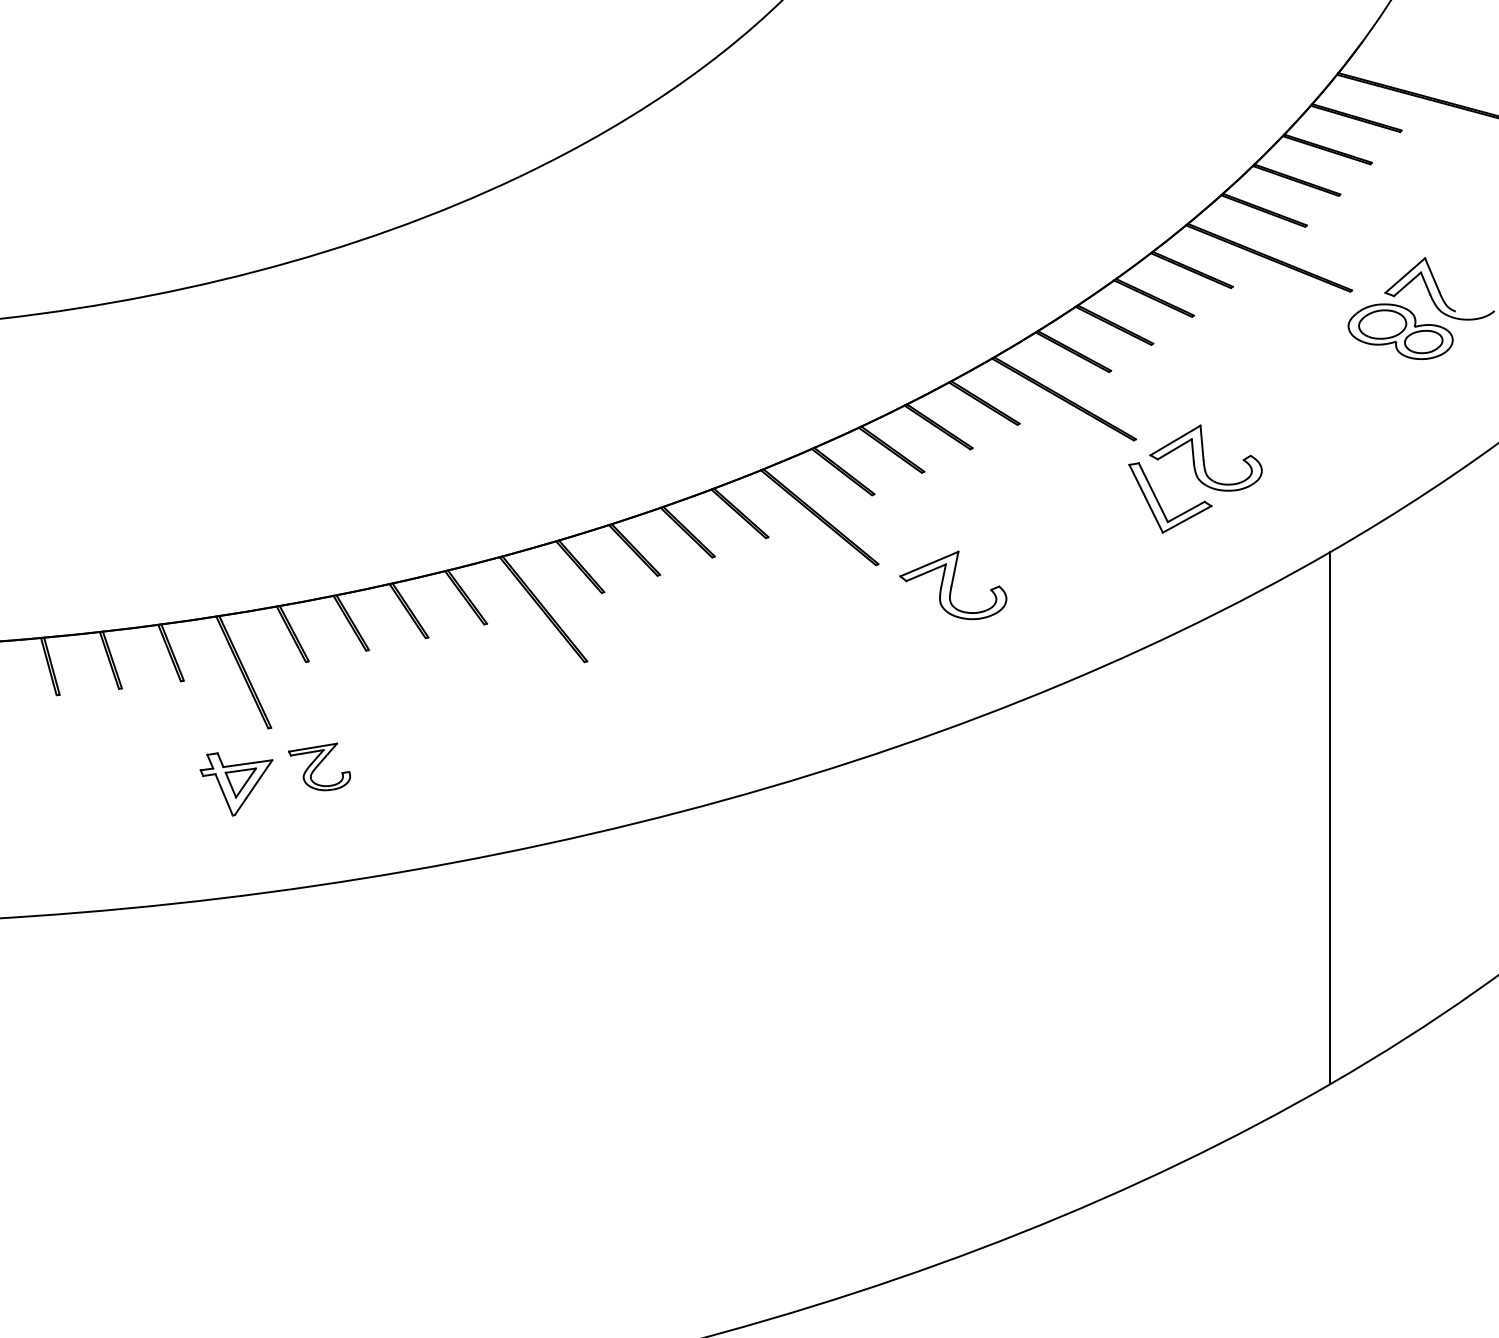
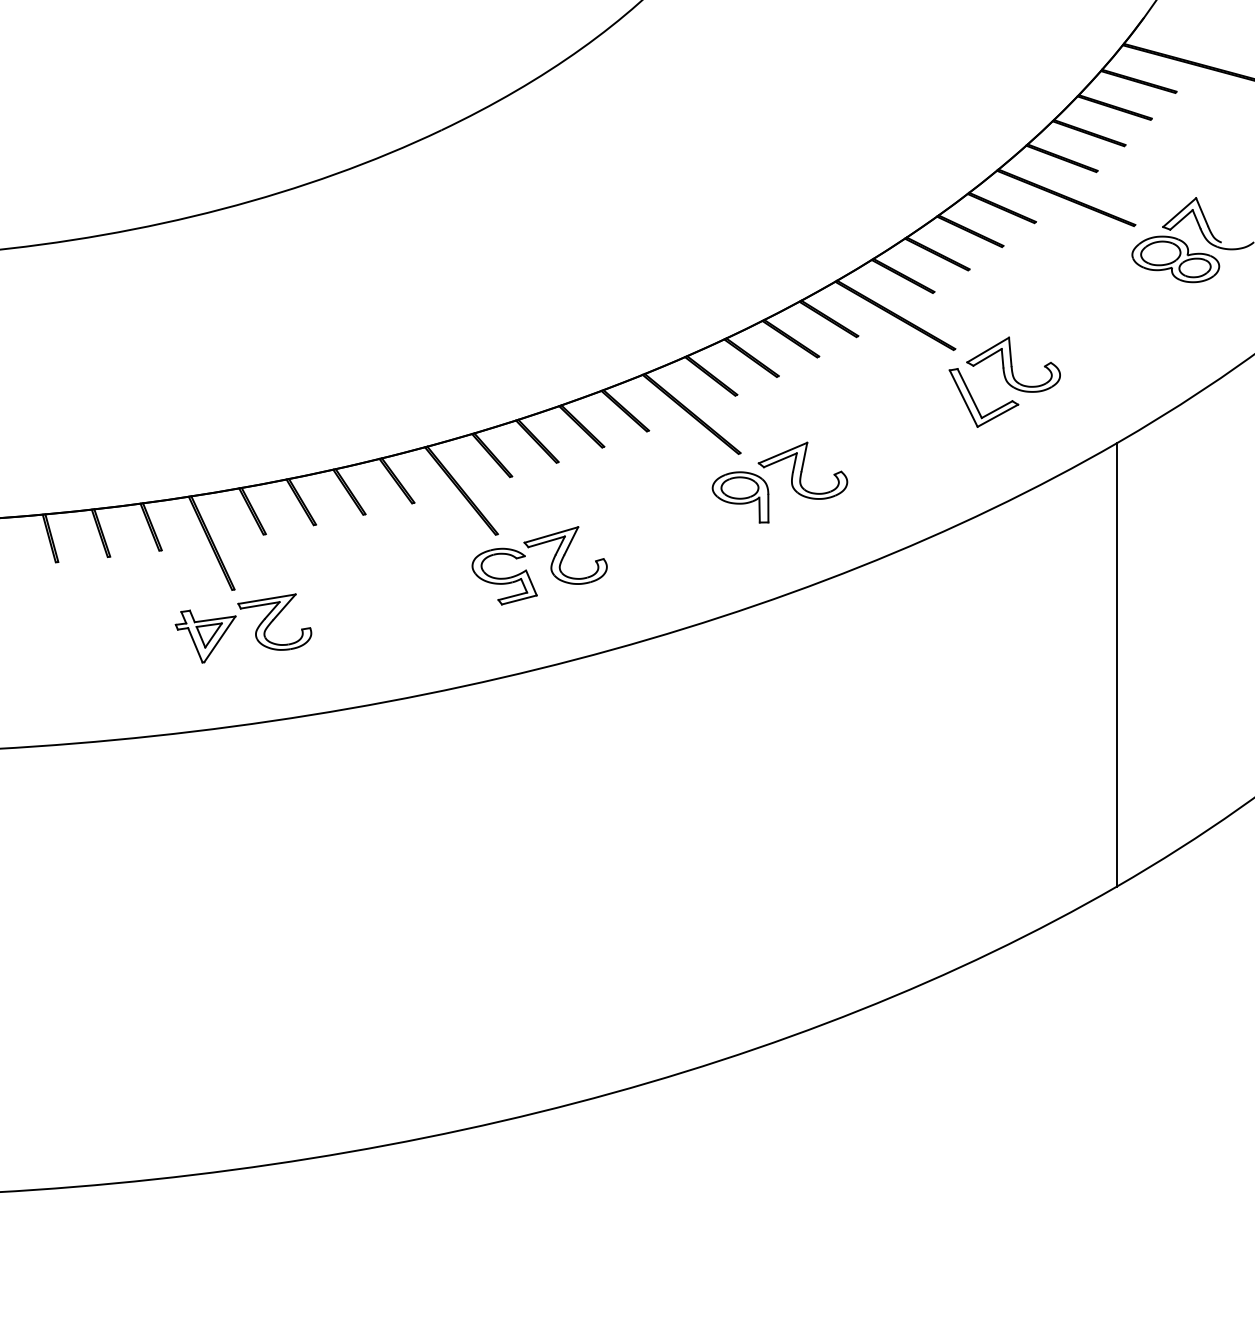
part: (878, 617) -> (740, 497), added
part: (650, 699) -> (550, 565), added
part: (319, 766) -> (274, 621), size x1.43

